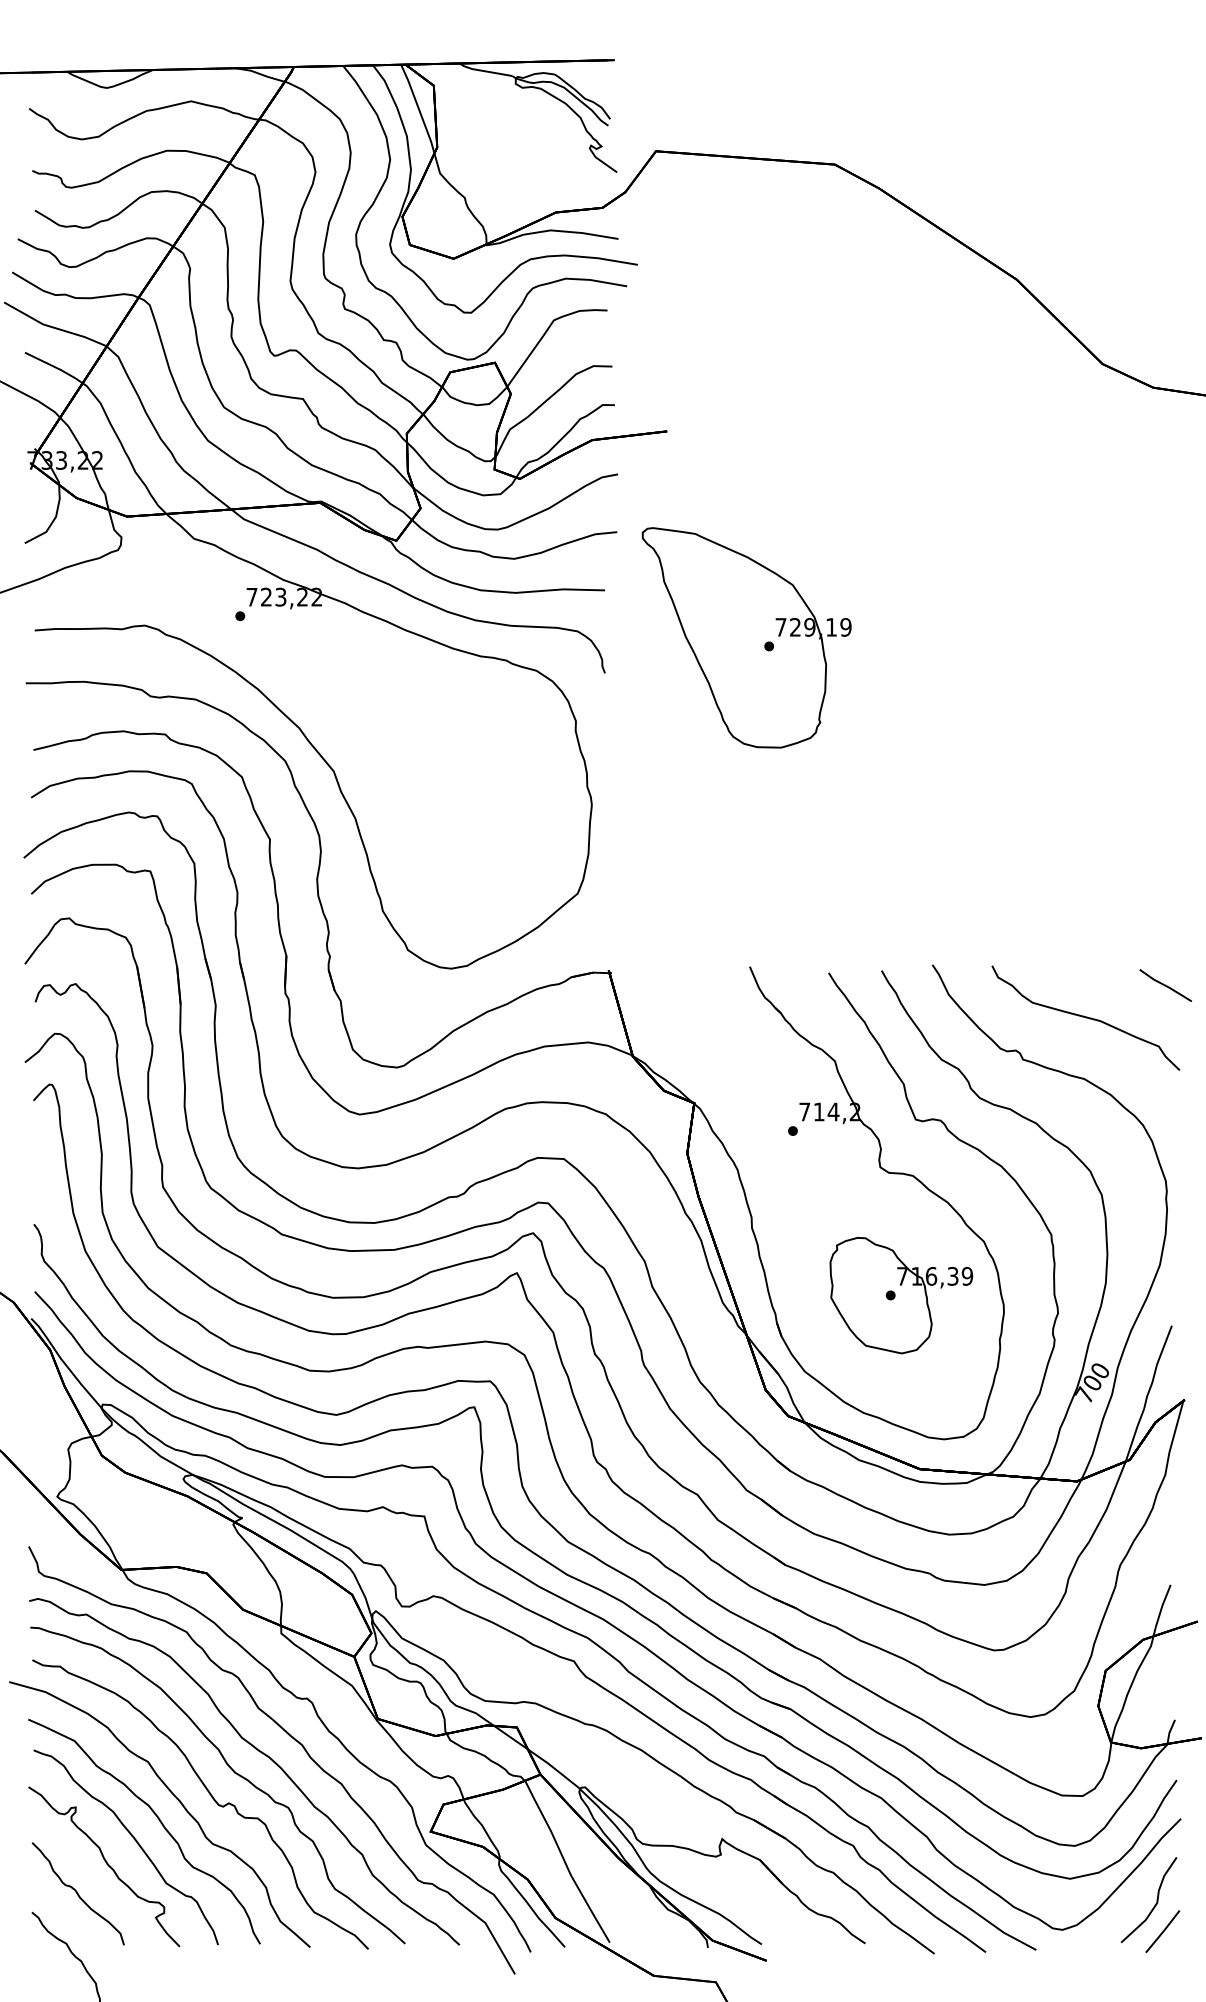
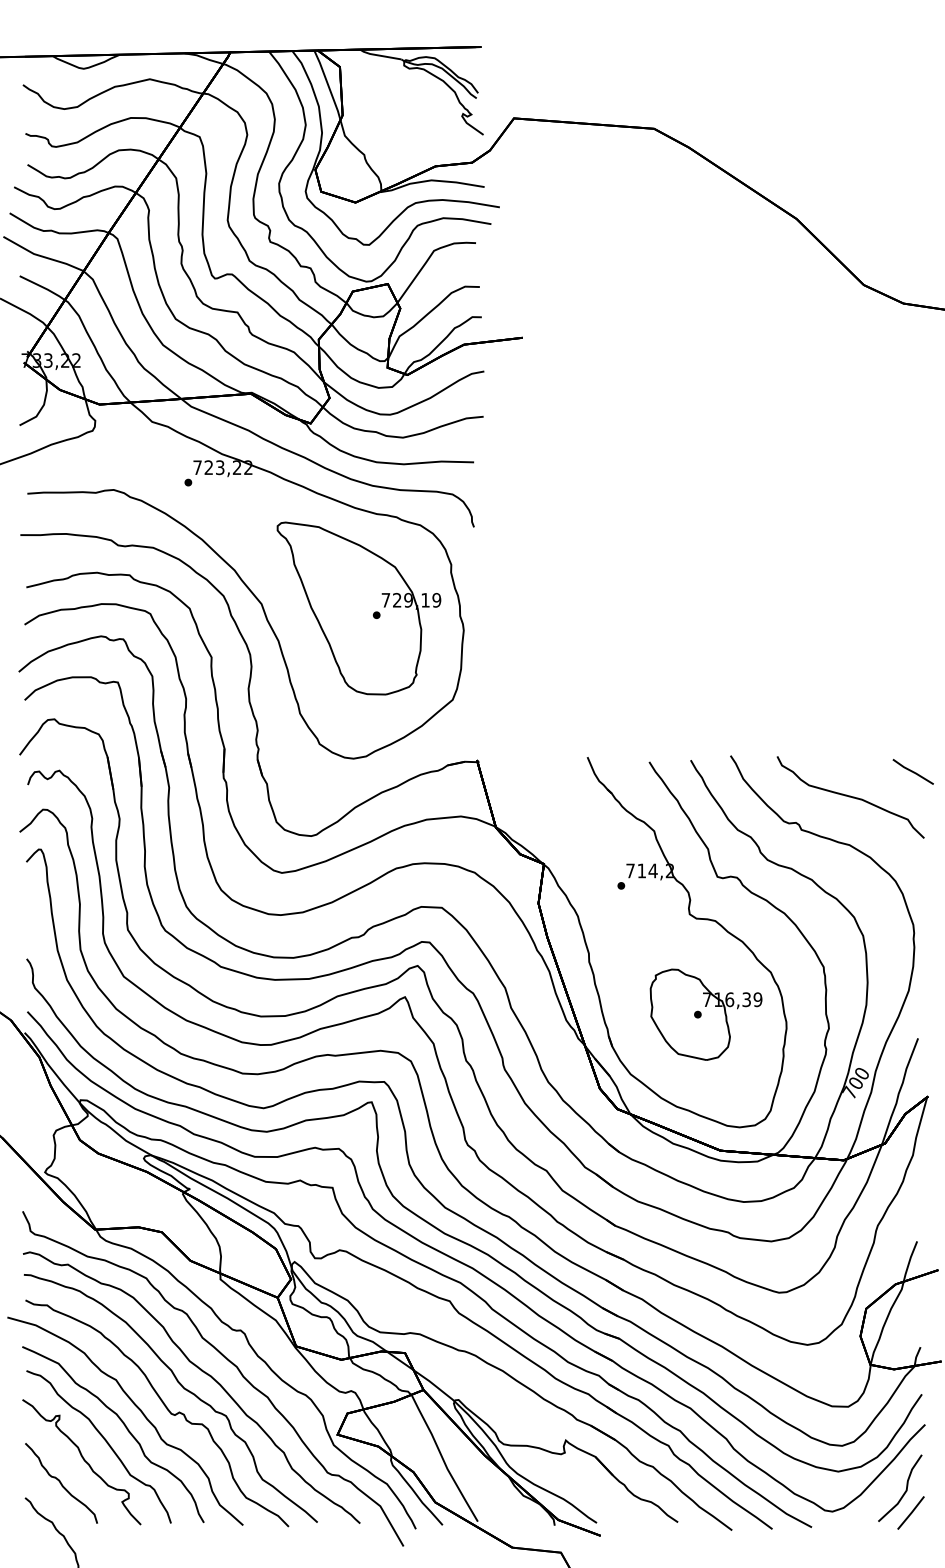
part: (745, 637) -> (358, 608), moved

